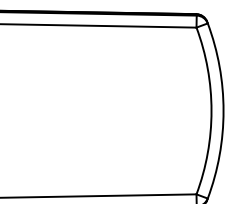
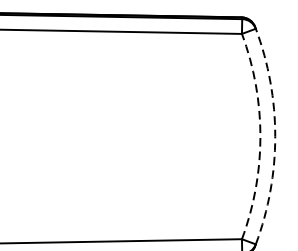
arc: (211, 110) -> (260, 135), solid -> dashed
arc: (223, 110) -> (275, 135), solid -> dashed

